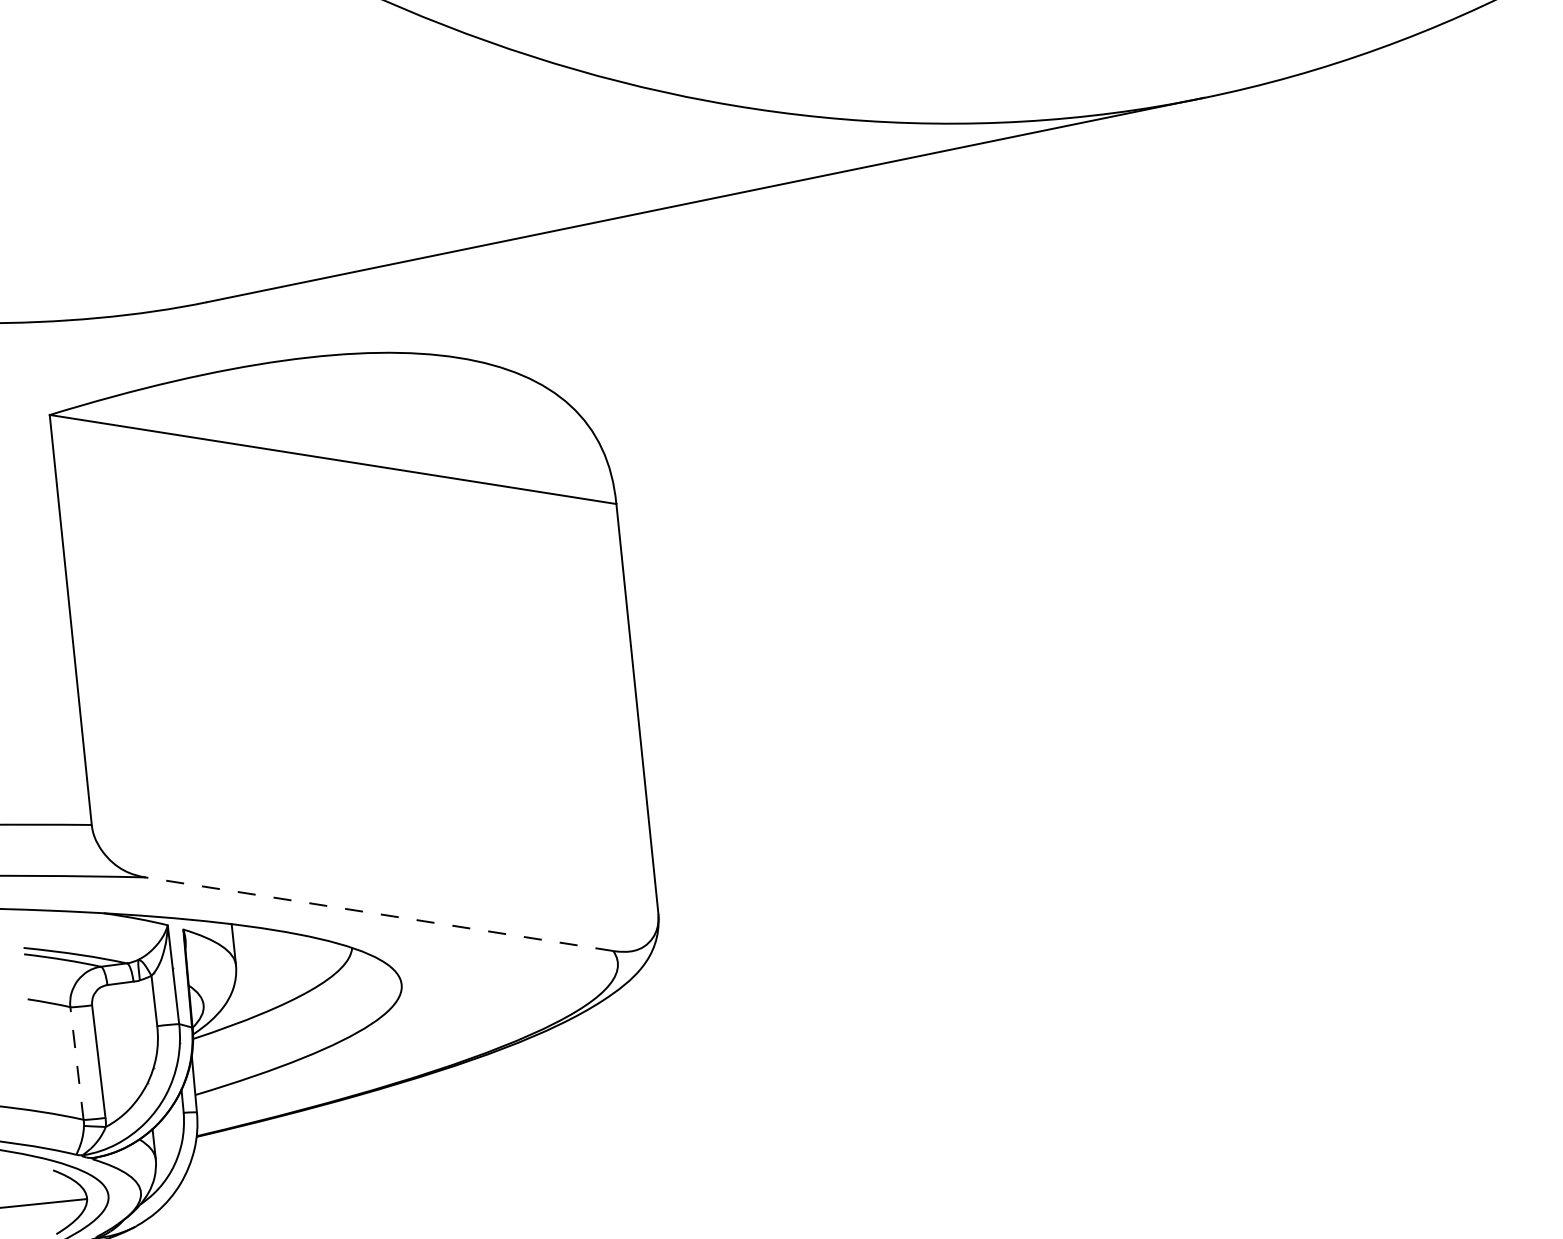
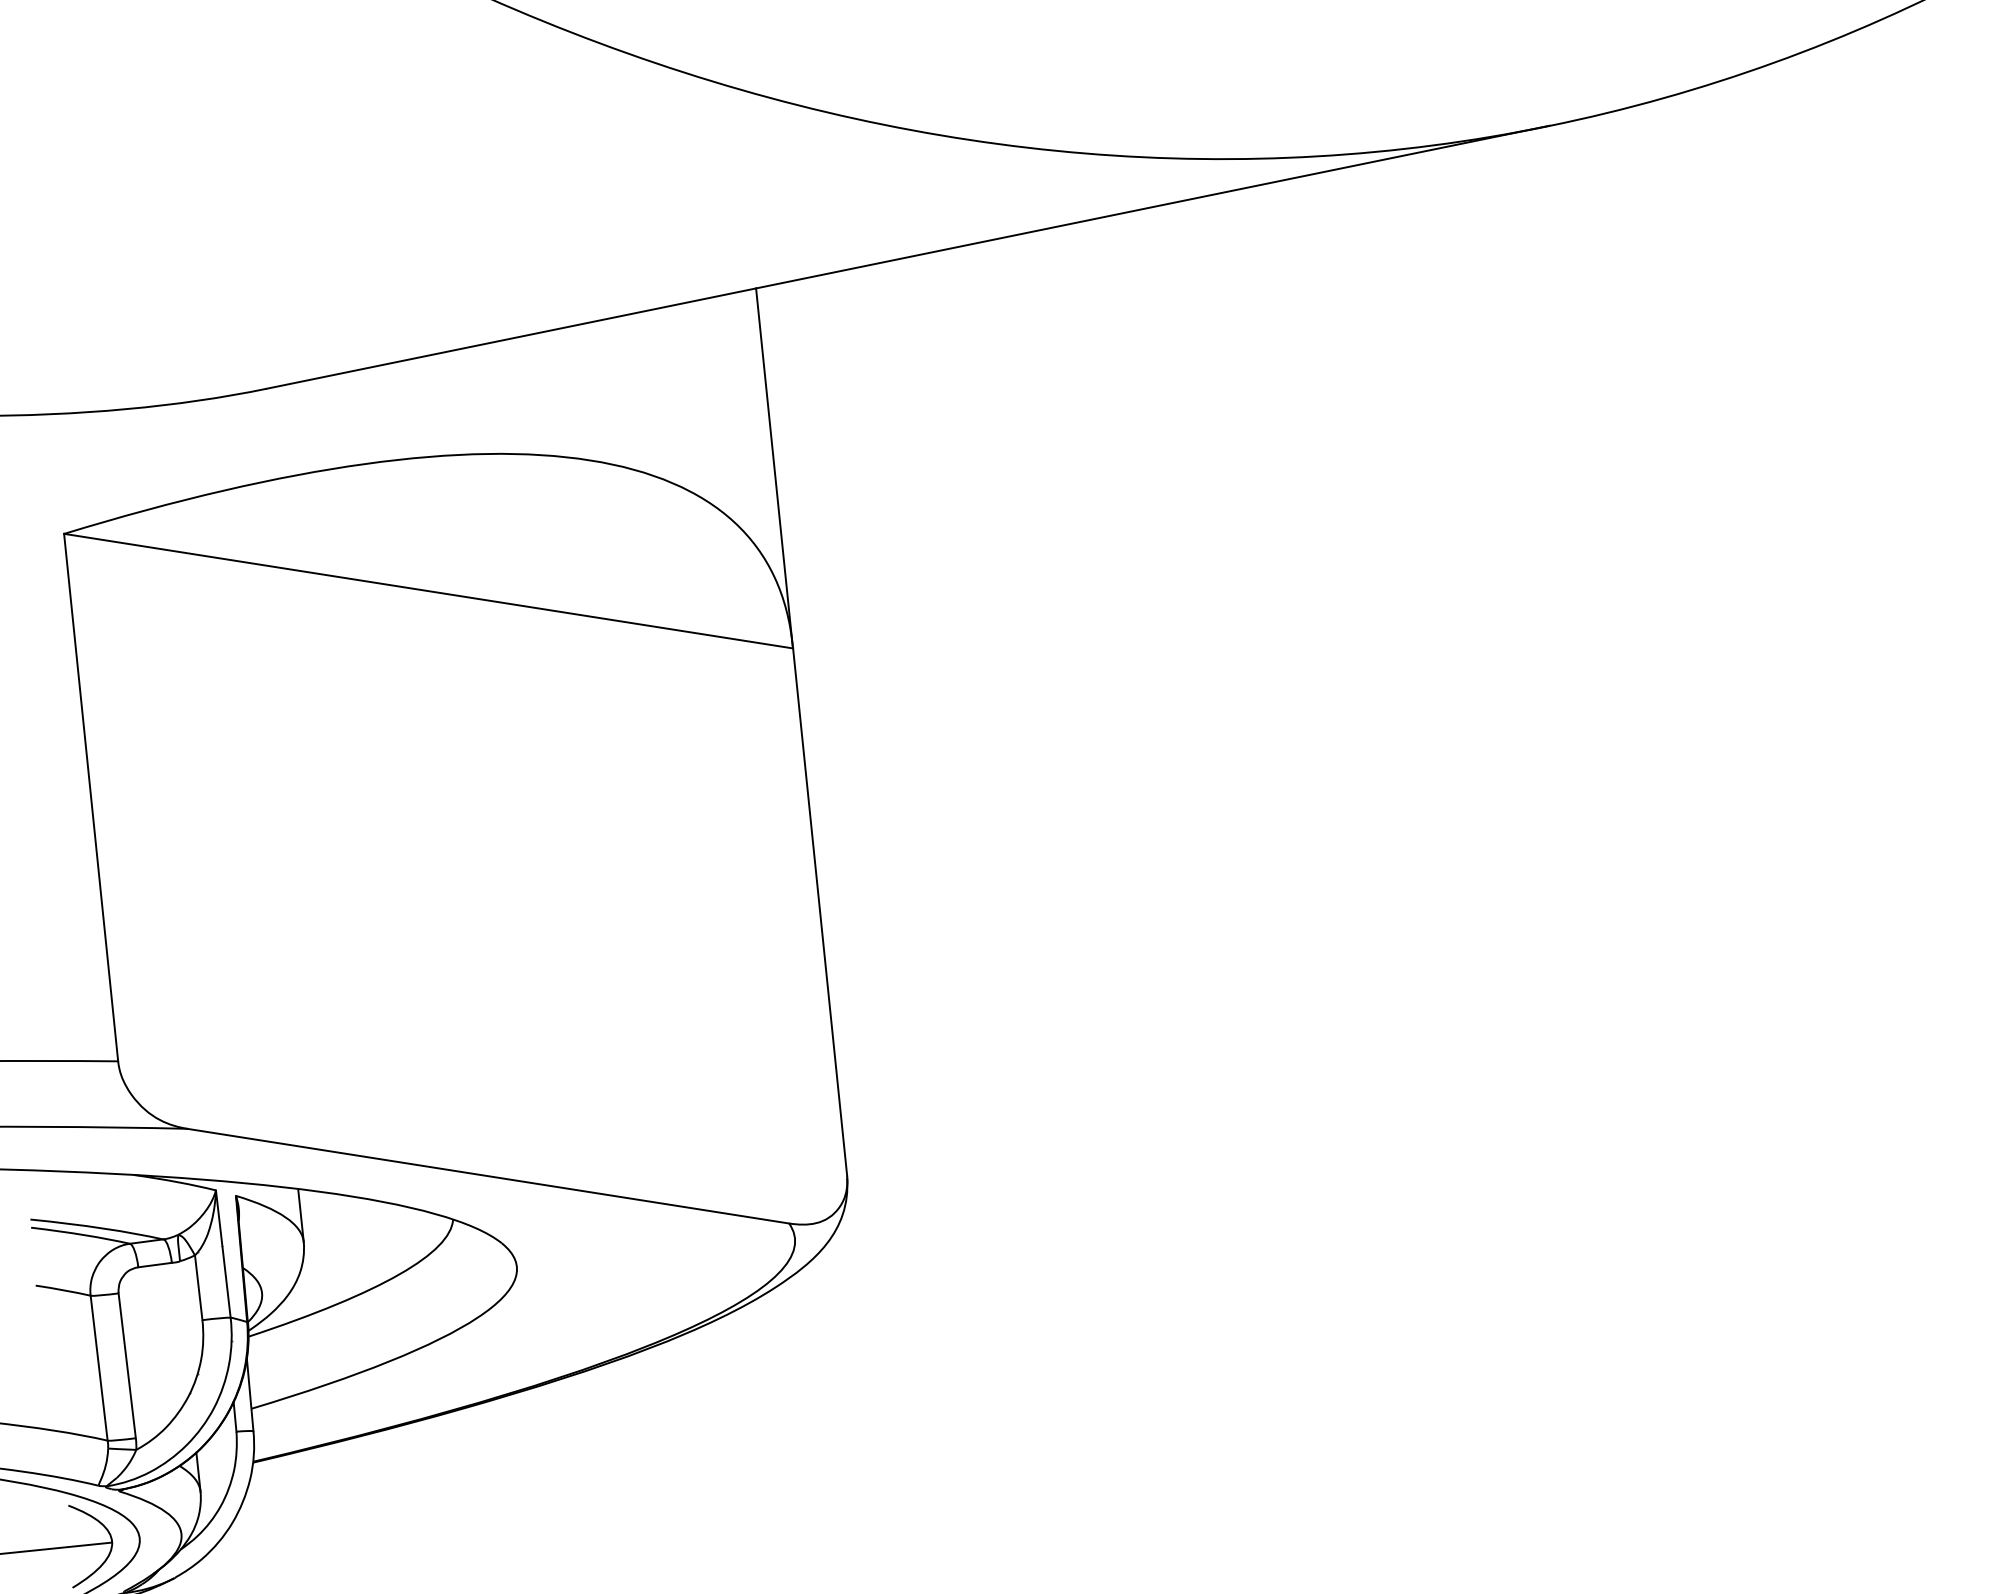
line: (601, 362) -> (774, 466), added
line: (379, 914) -> (488, 1176), dashed -> solid
line: (77, 1062) -> (99, 1367), dashed -> solid

